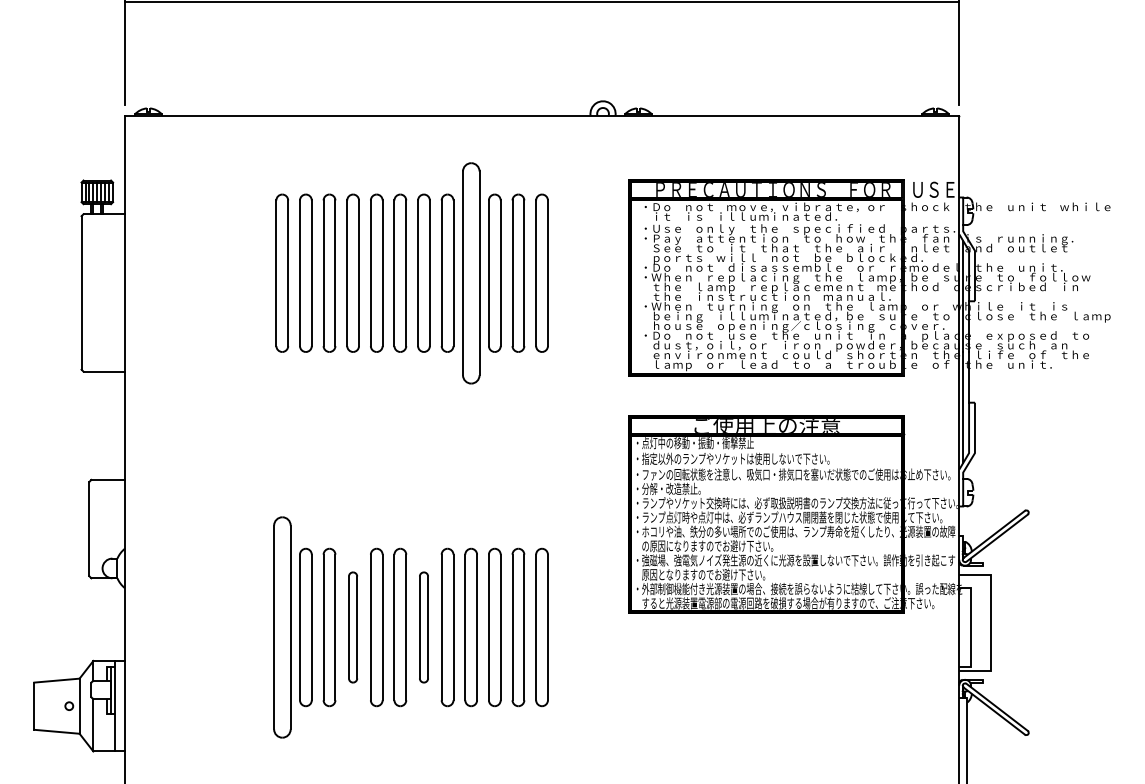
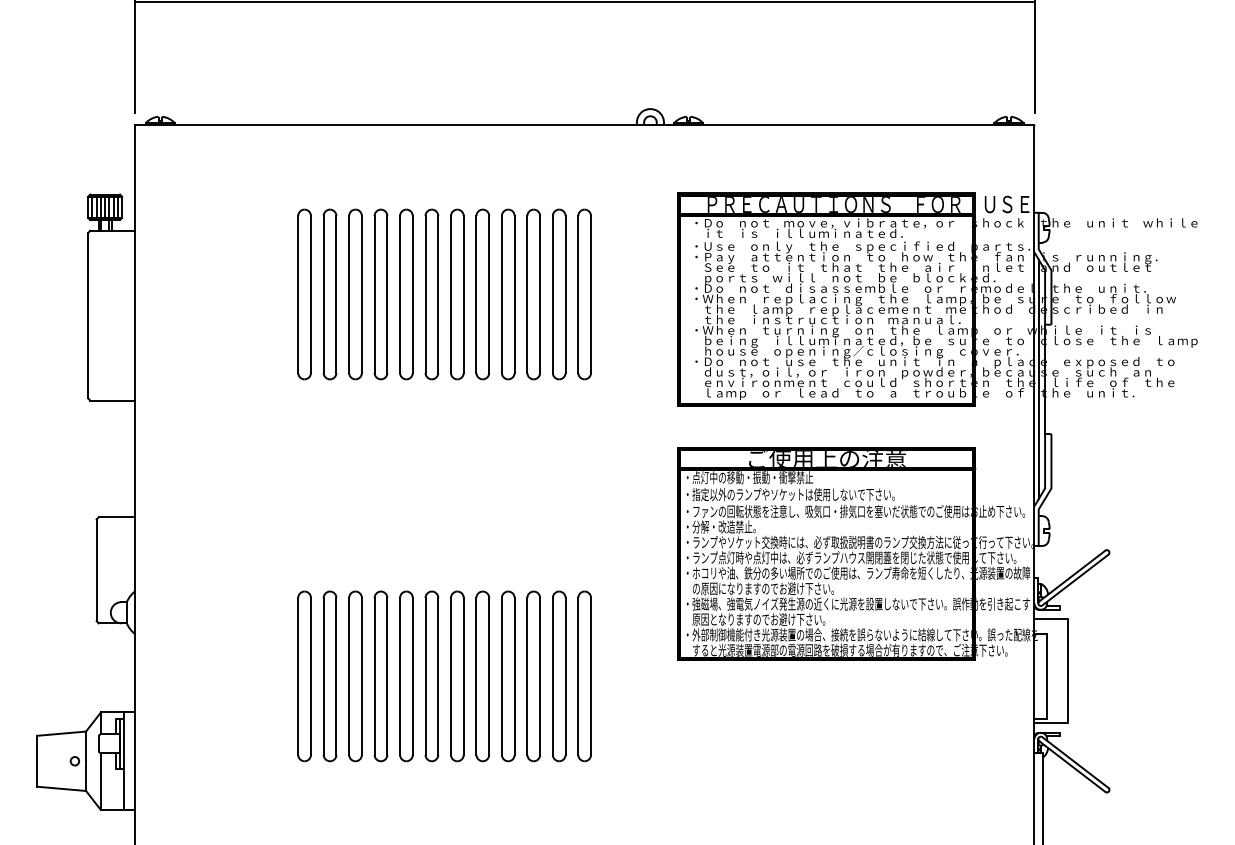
part: (470, 272) -> (507, 293), size x0.71
part: (281, 627) -> (303, 676), size x0.71
part: (352, 627) -> (380, 676), size x1.43
part: (423, 627) -> (456, 676), size x1.43

